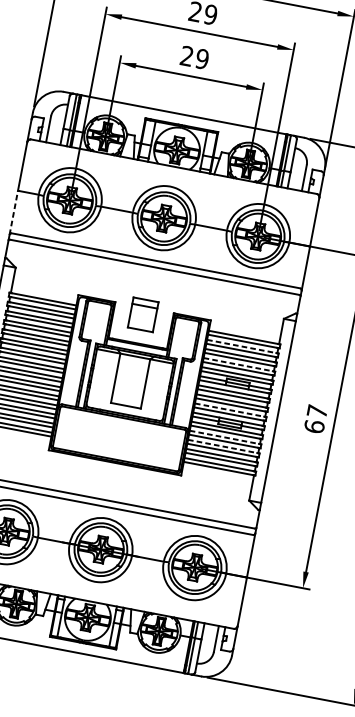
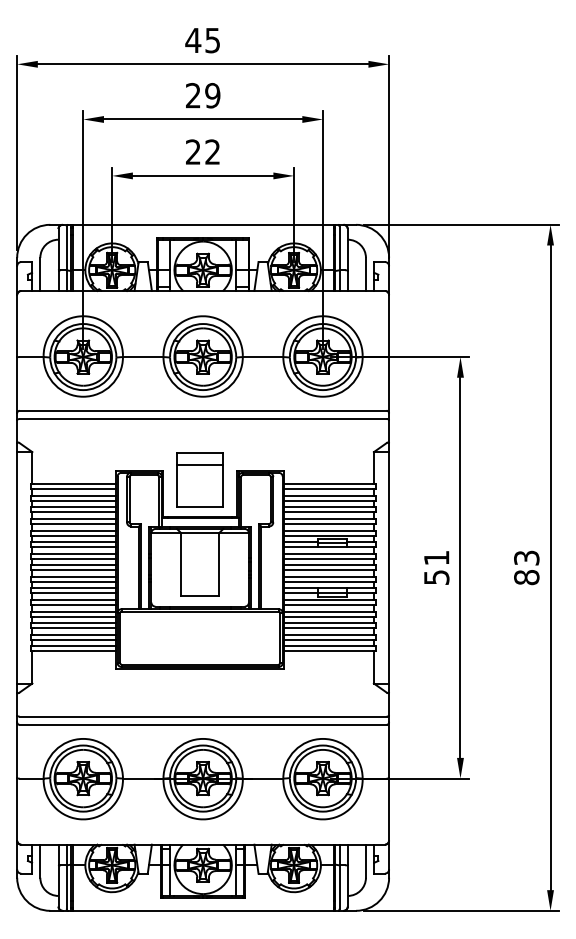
text: (202, 58) -> (212, 151), 29 -> 22
line: (14, 213) -> (17, 385), dashed -> solid
part: (142, 314) -> (199, 479), size x1.43
line: (242, 346) -> (329, 495), dashed -> solid
line: (238, 365) -> (329, 519), dashed -> solid
line: (230, 409) -> (329, 576), dashed -> solid
text: (315, 419) -> (436, 568), 67 -> 51
line: (225, 437) -> (329, 611), dashed -> solid
line: (223, 446) -> (329, 623), dashed -> solid

